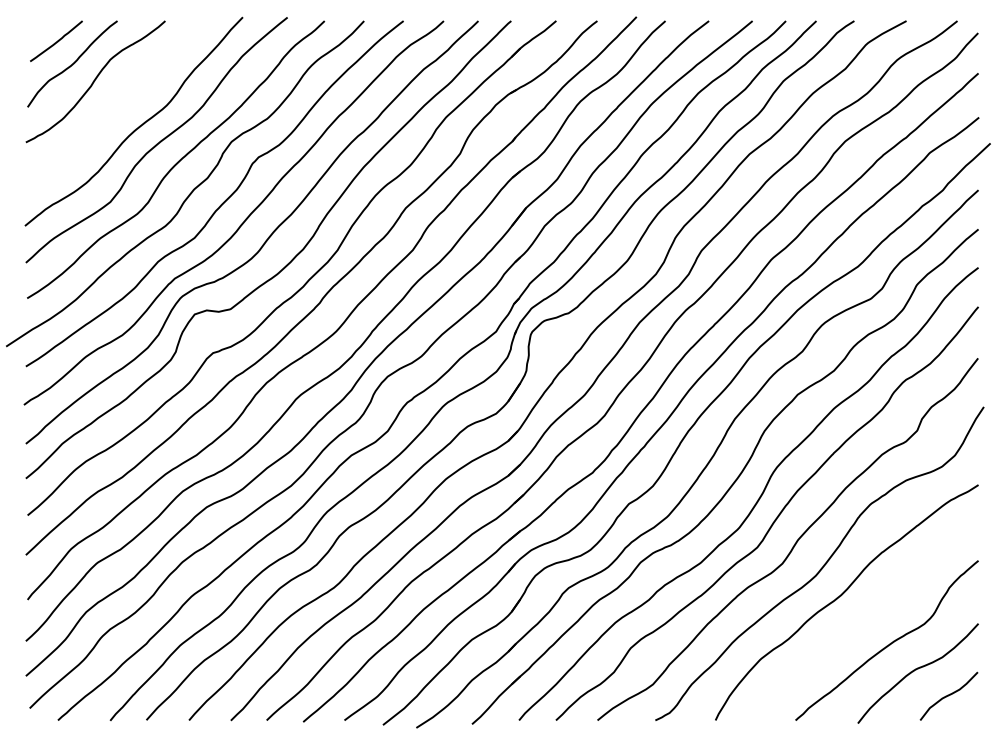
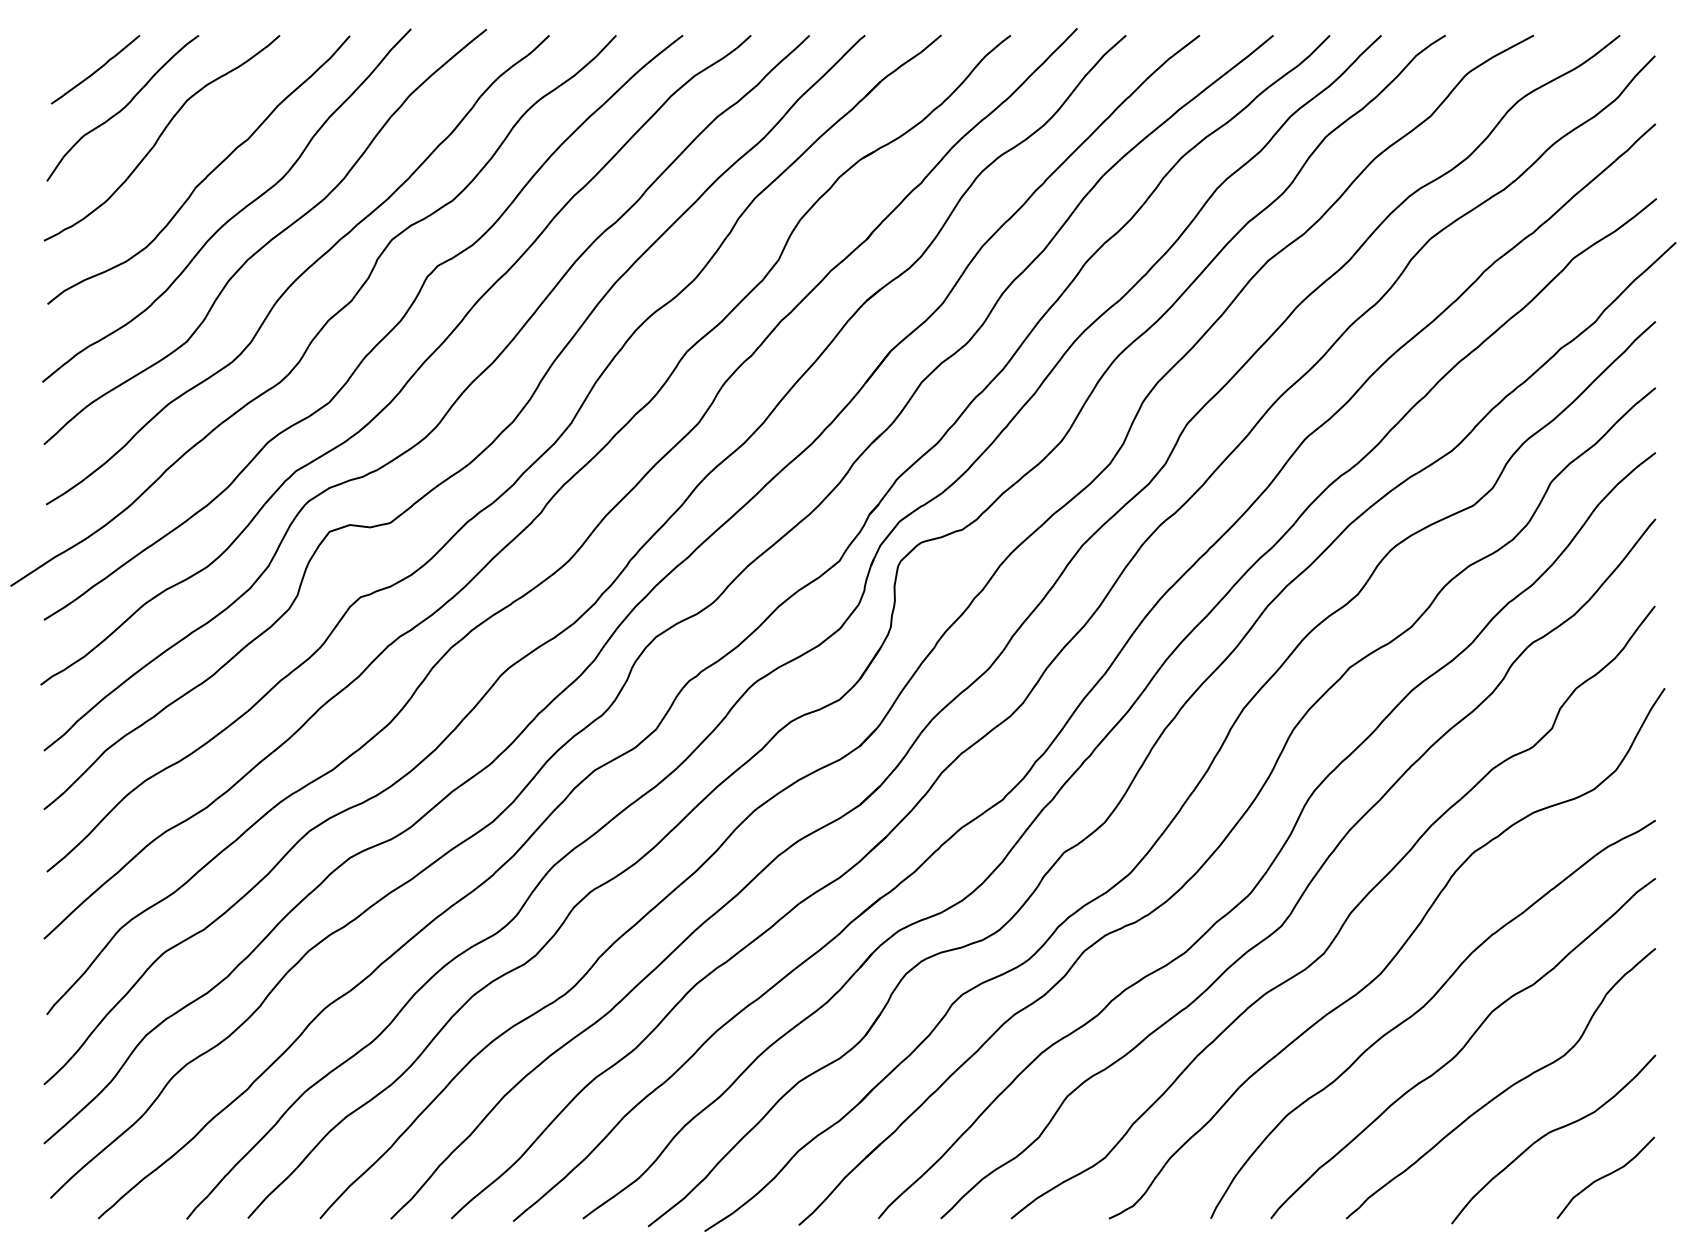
curve: (121, 103) -> (205, 174), added
curve: (864, 619) -> (1462, 1047), added

